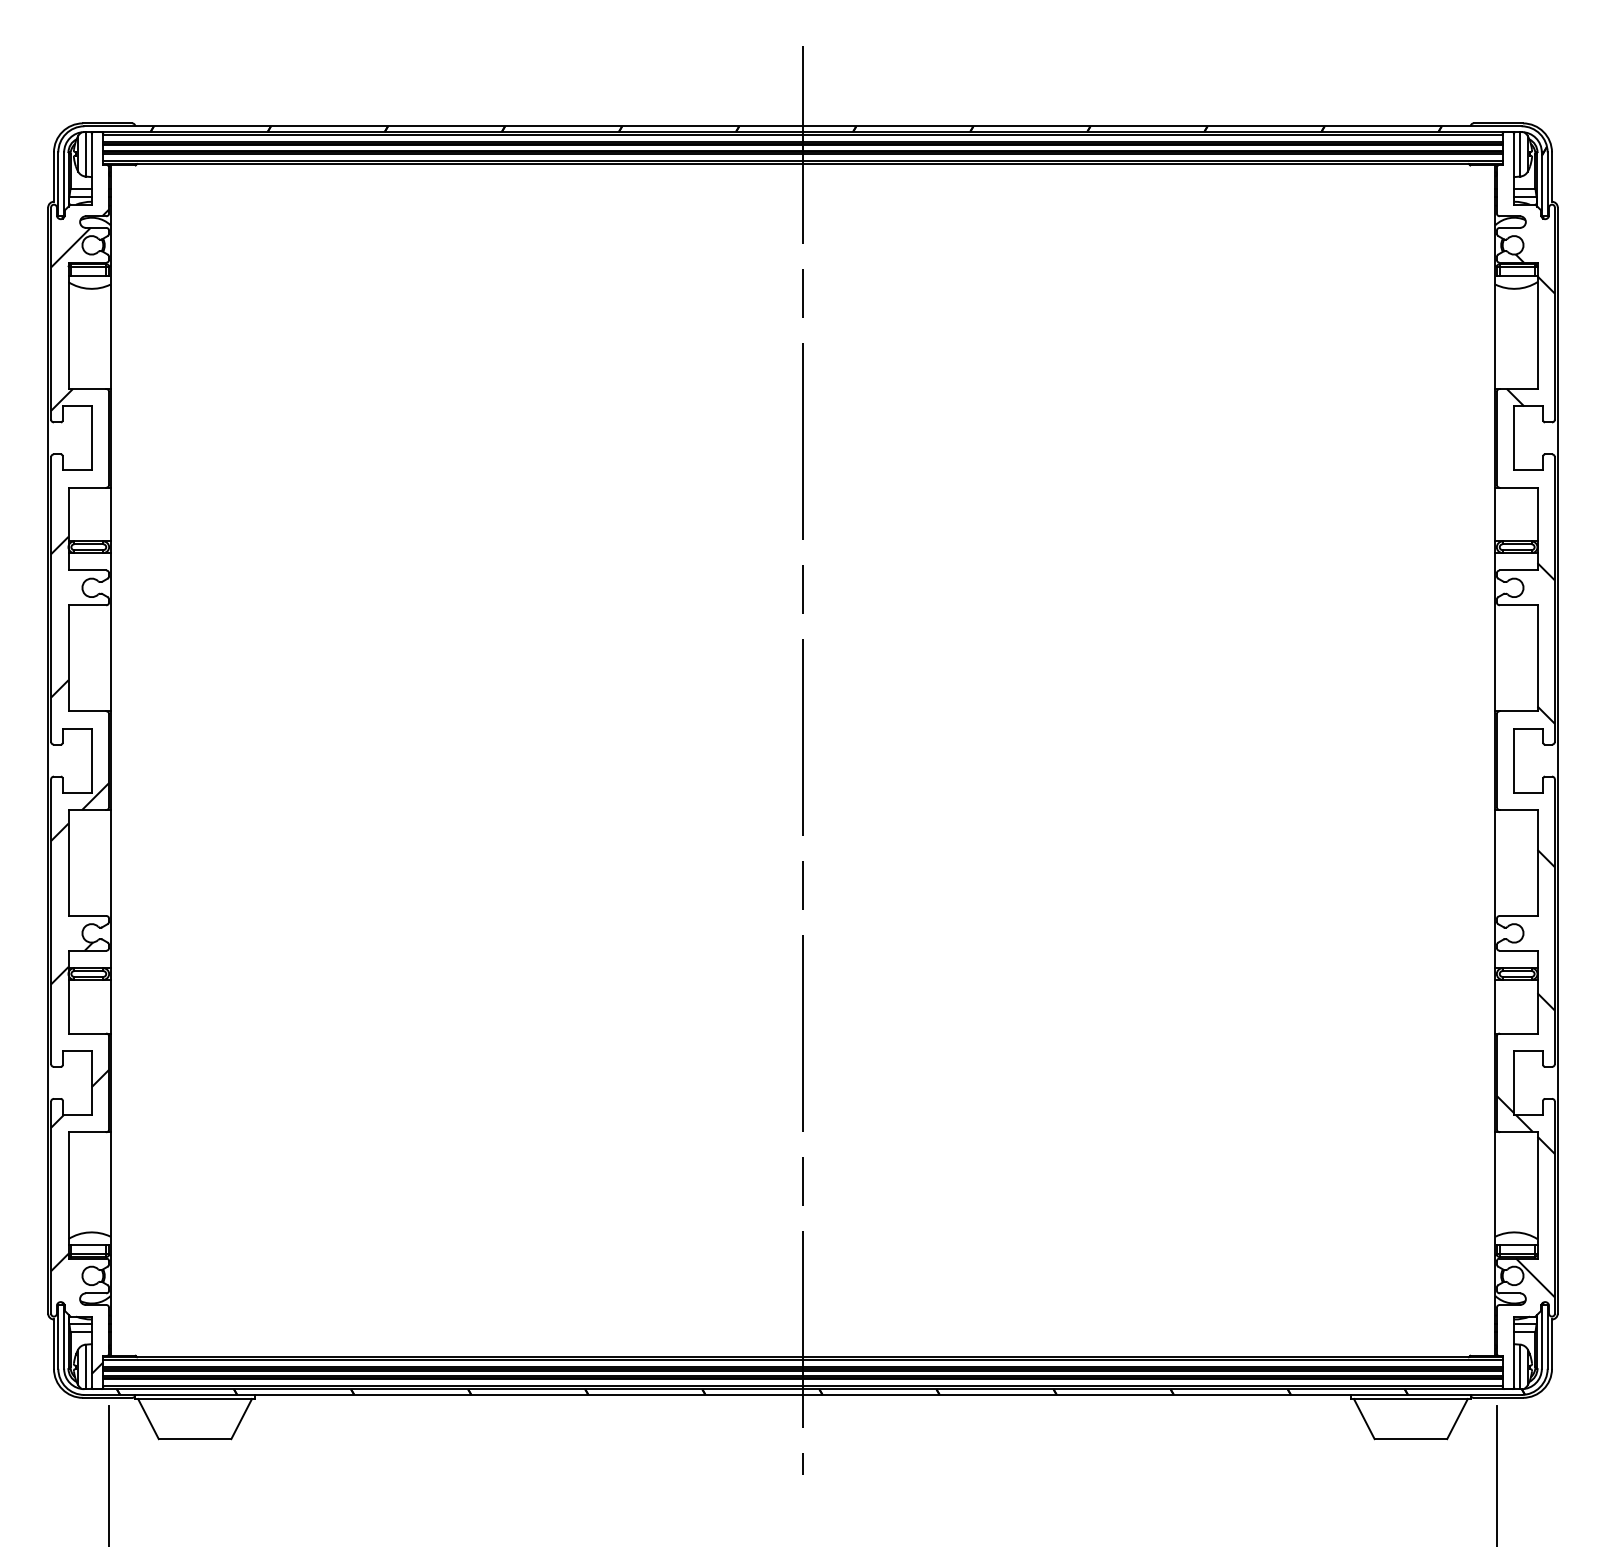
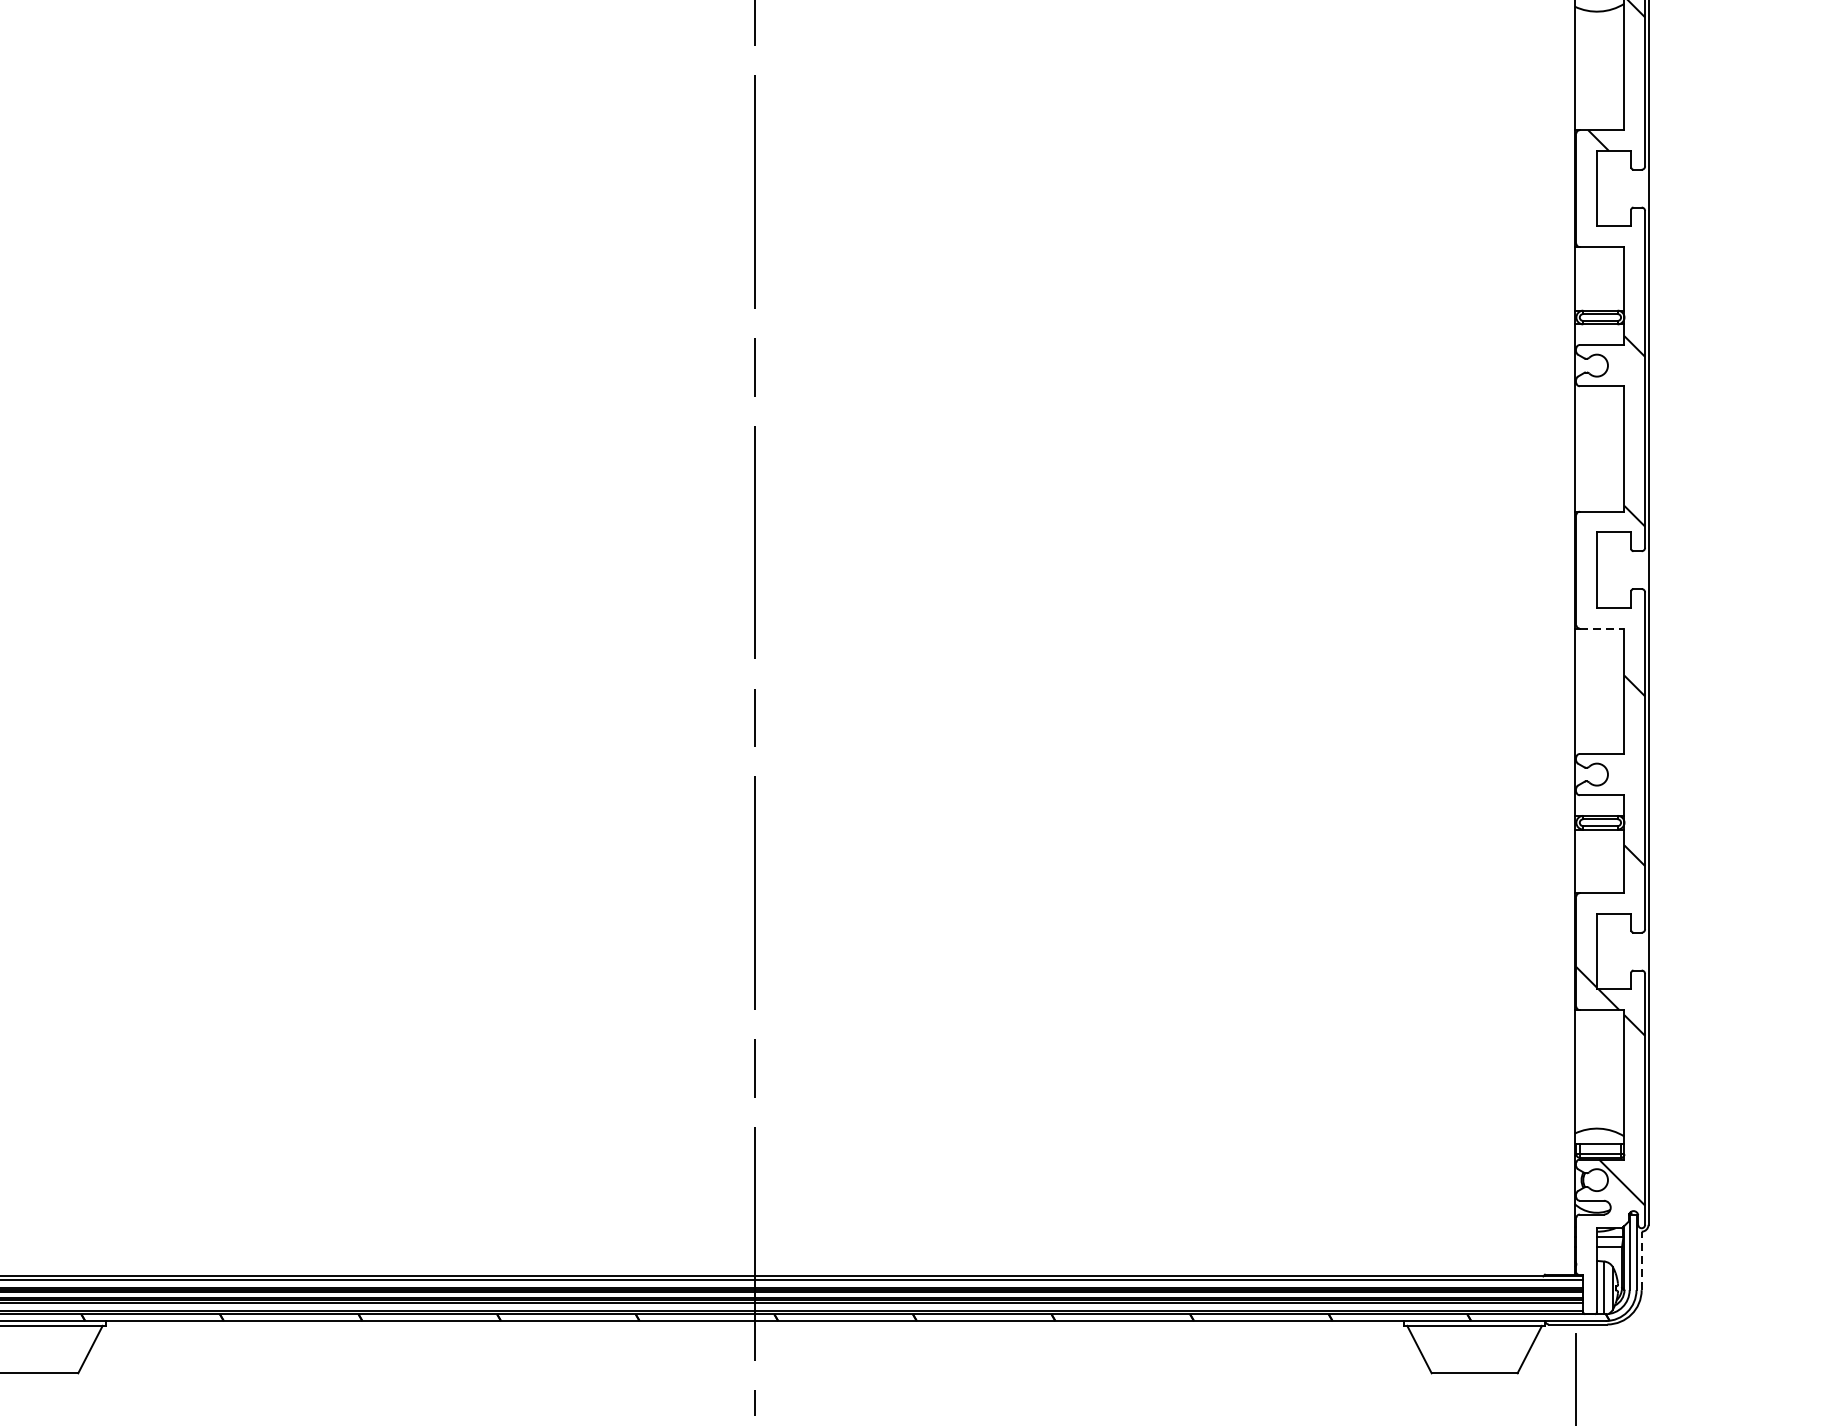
line: (1518, 809) -> (1602, 627), solid -> dashed
line: (1552, 1344) -> (1642, 1261), solid -> dashed

